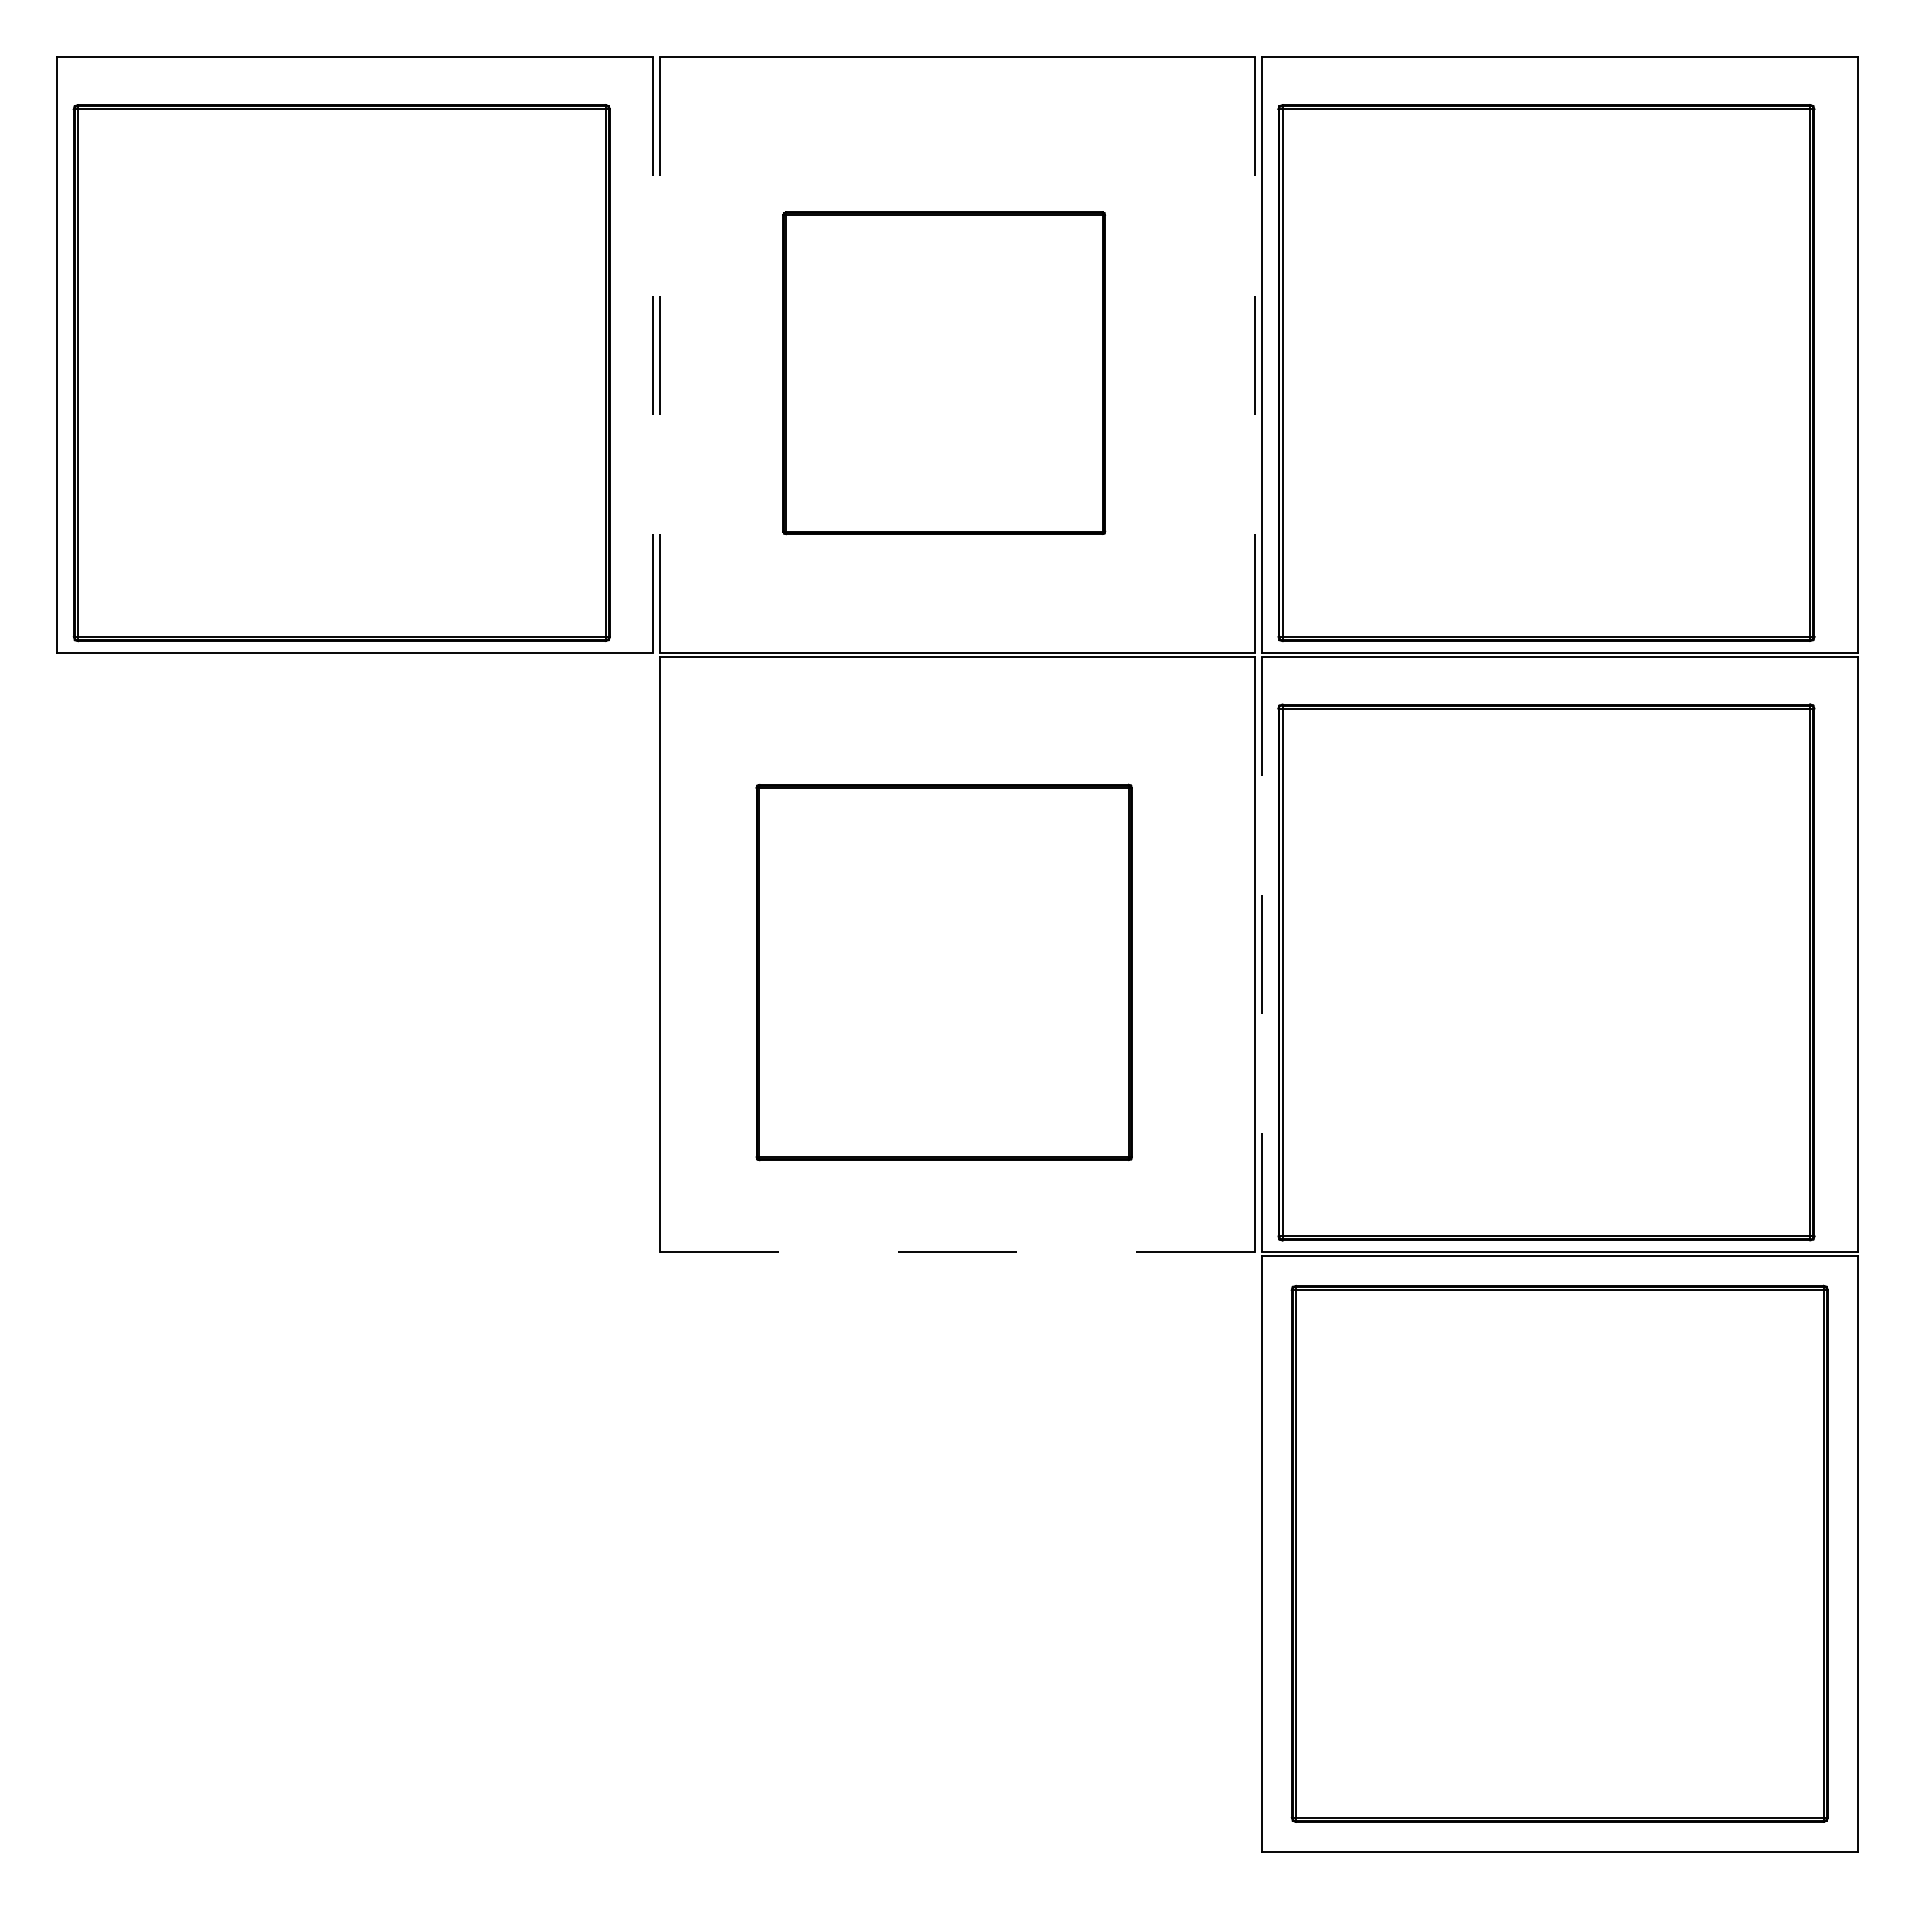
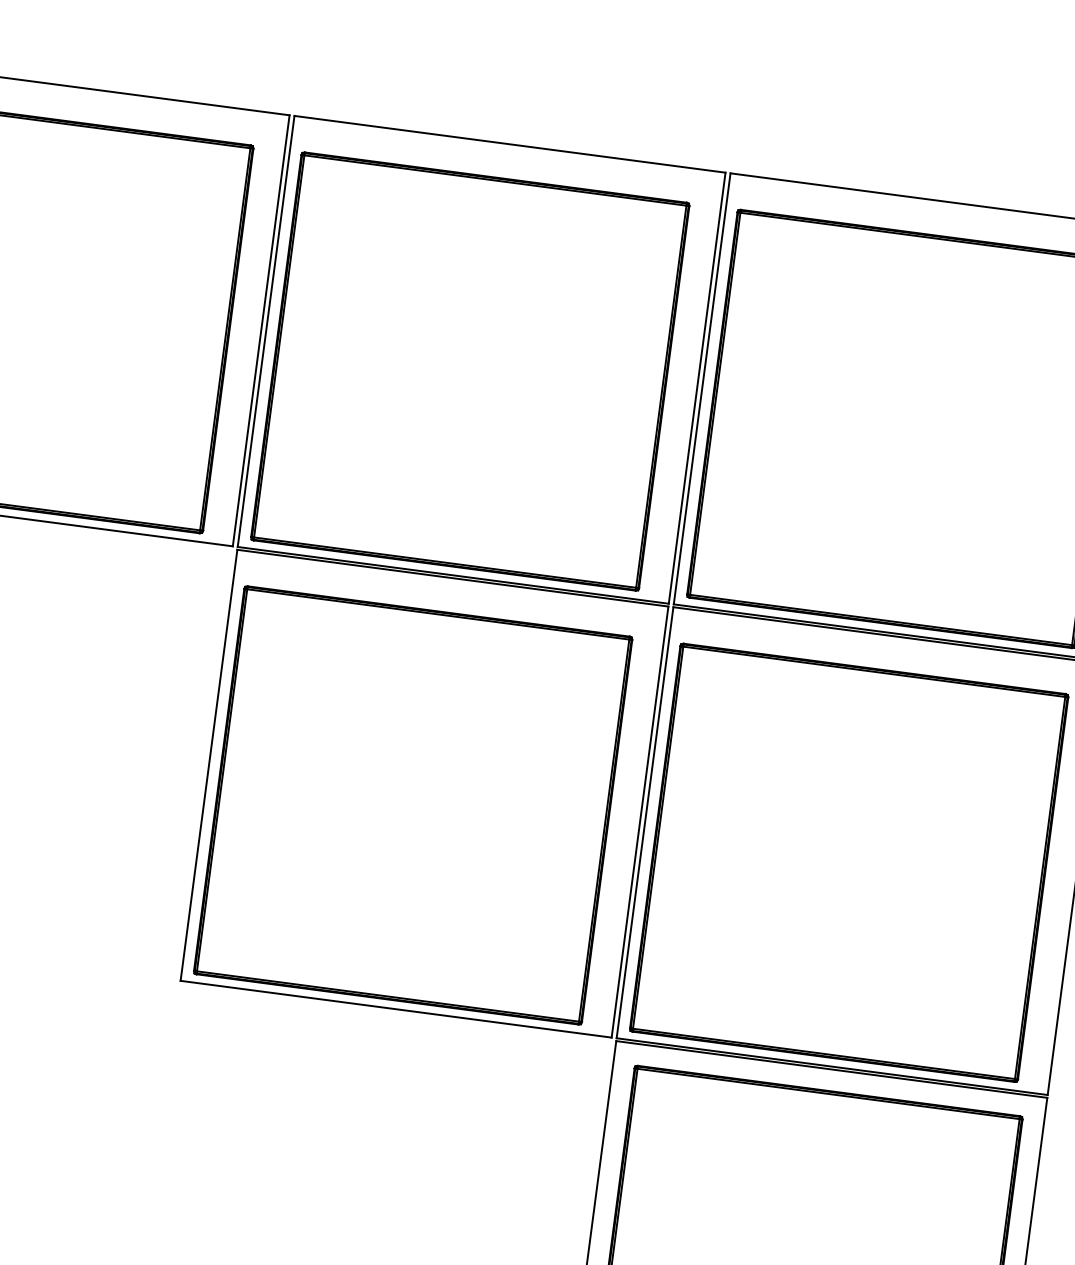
line: (652, 355) -> (260, 331), dashed -> solid
line: (659, 355) -> (265, 331), dashed -> solid
line: (1255, 355) -> (697, 388), dashed -> solid
part: (944, 373) -> (470, 371), size x1.67
line: (1262, 954) -> (645, 822), dashed -> solid
part: (944, 972) -> (413, 805), size x1.43
line: (957, 1252) -> (396, 1009), dashed -> solid

